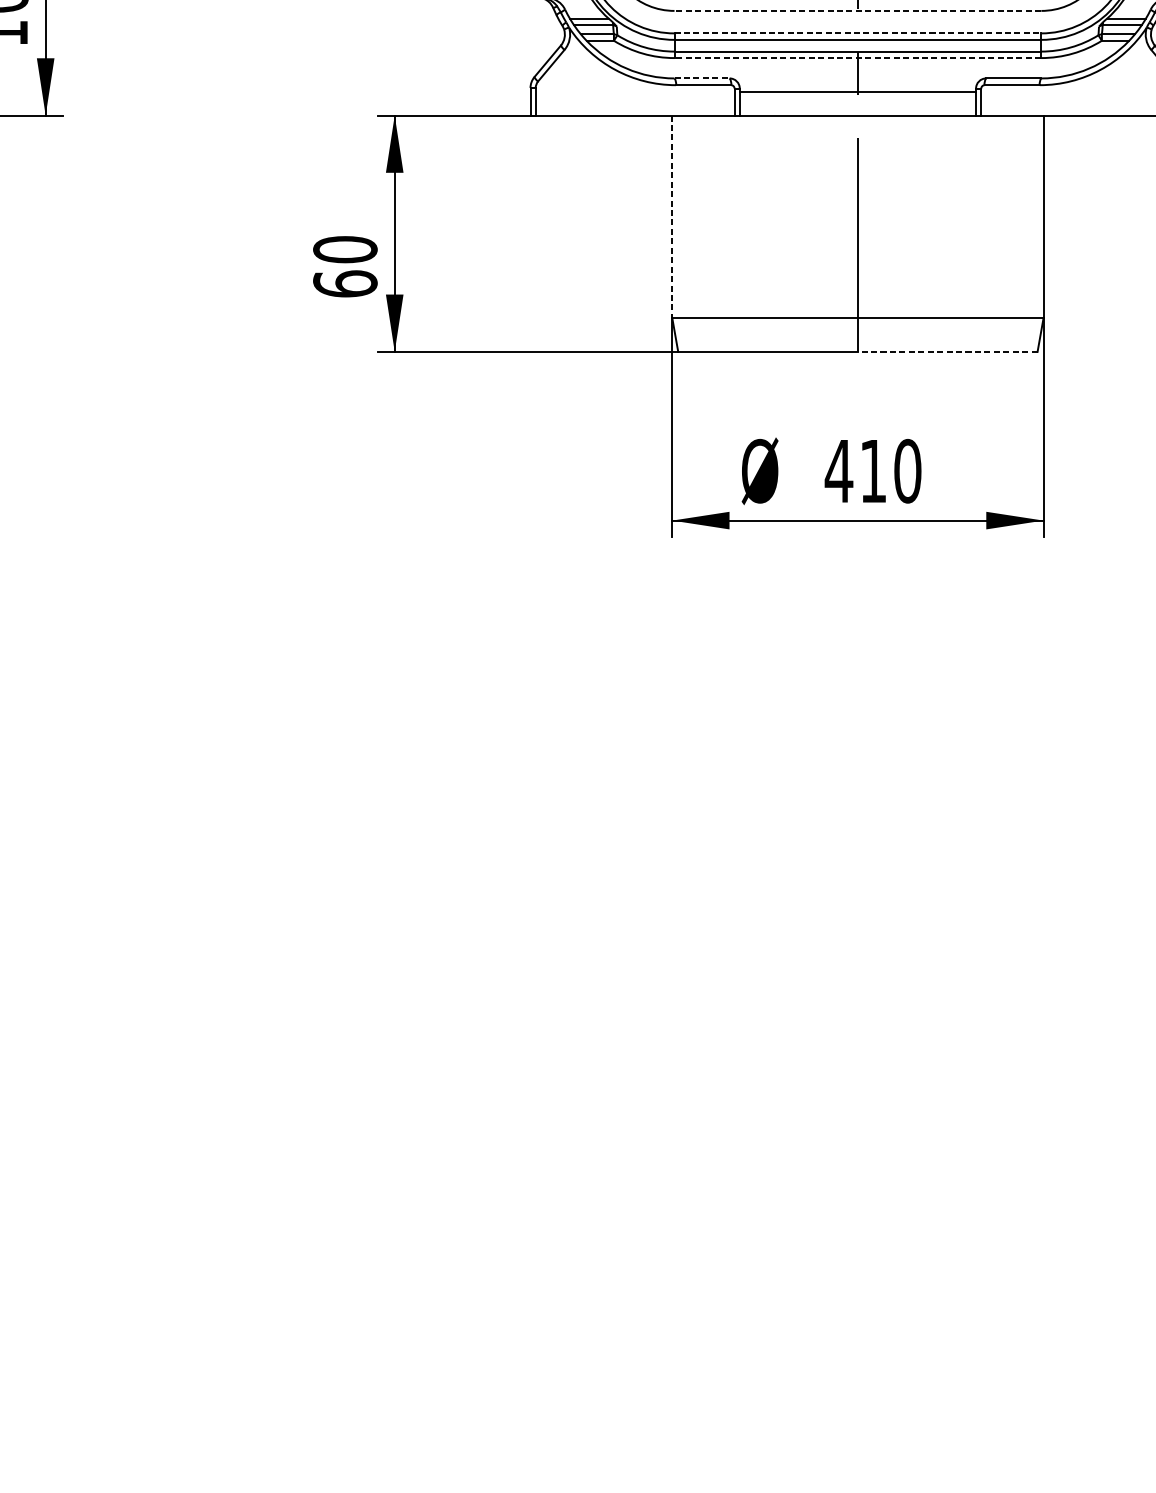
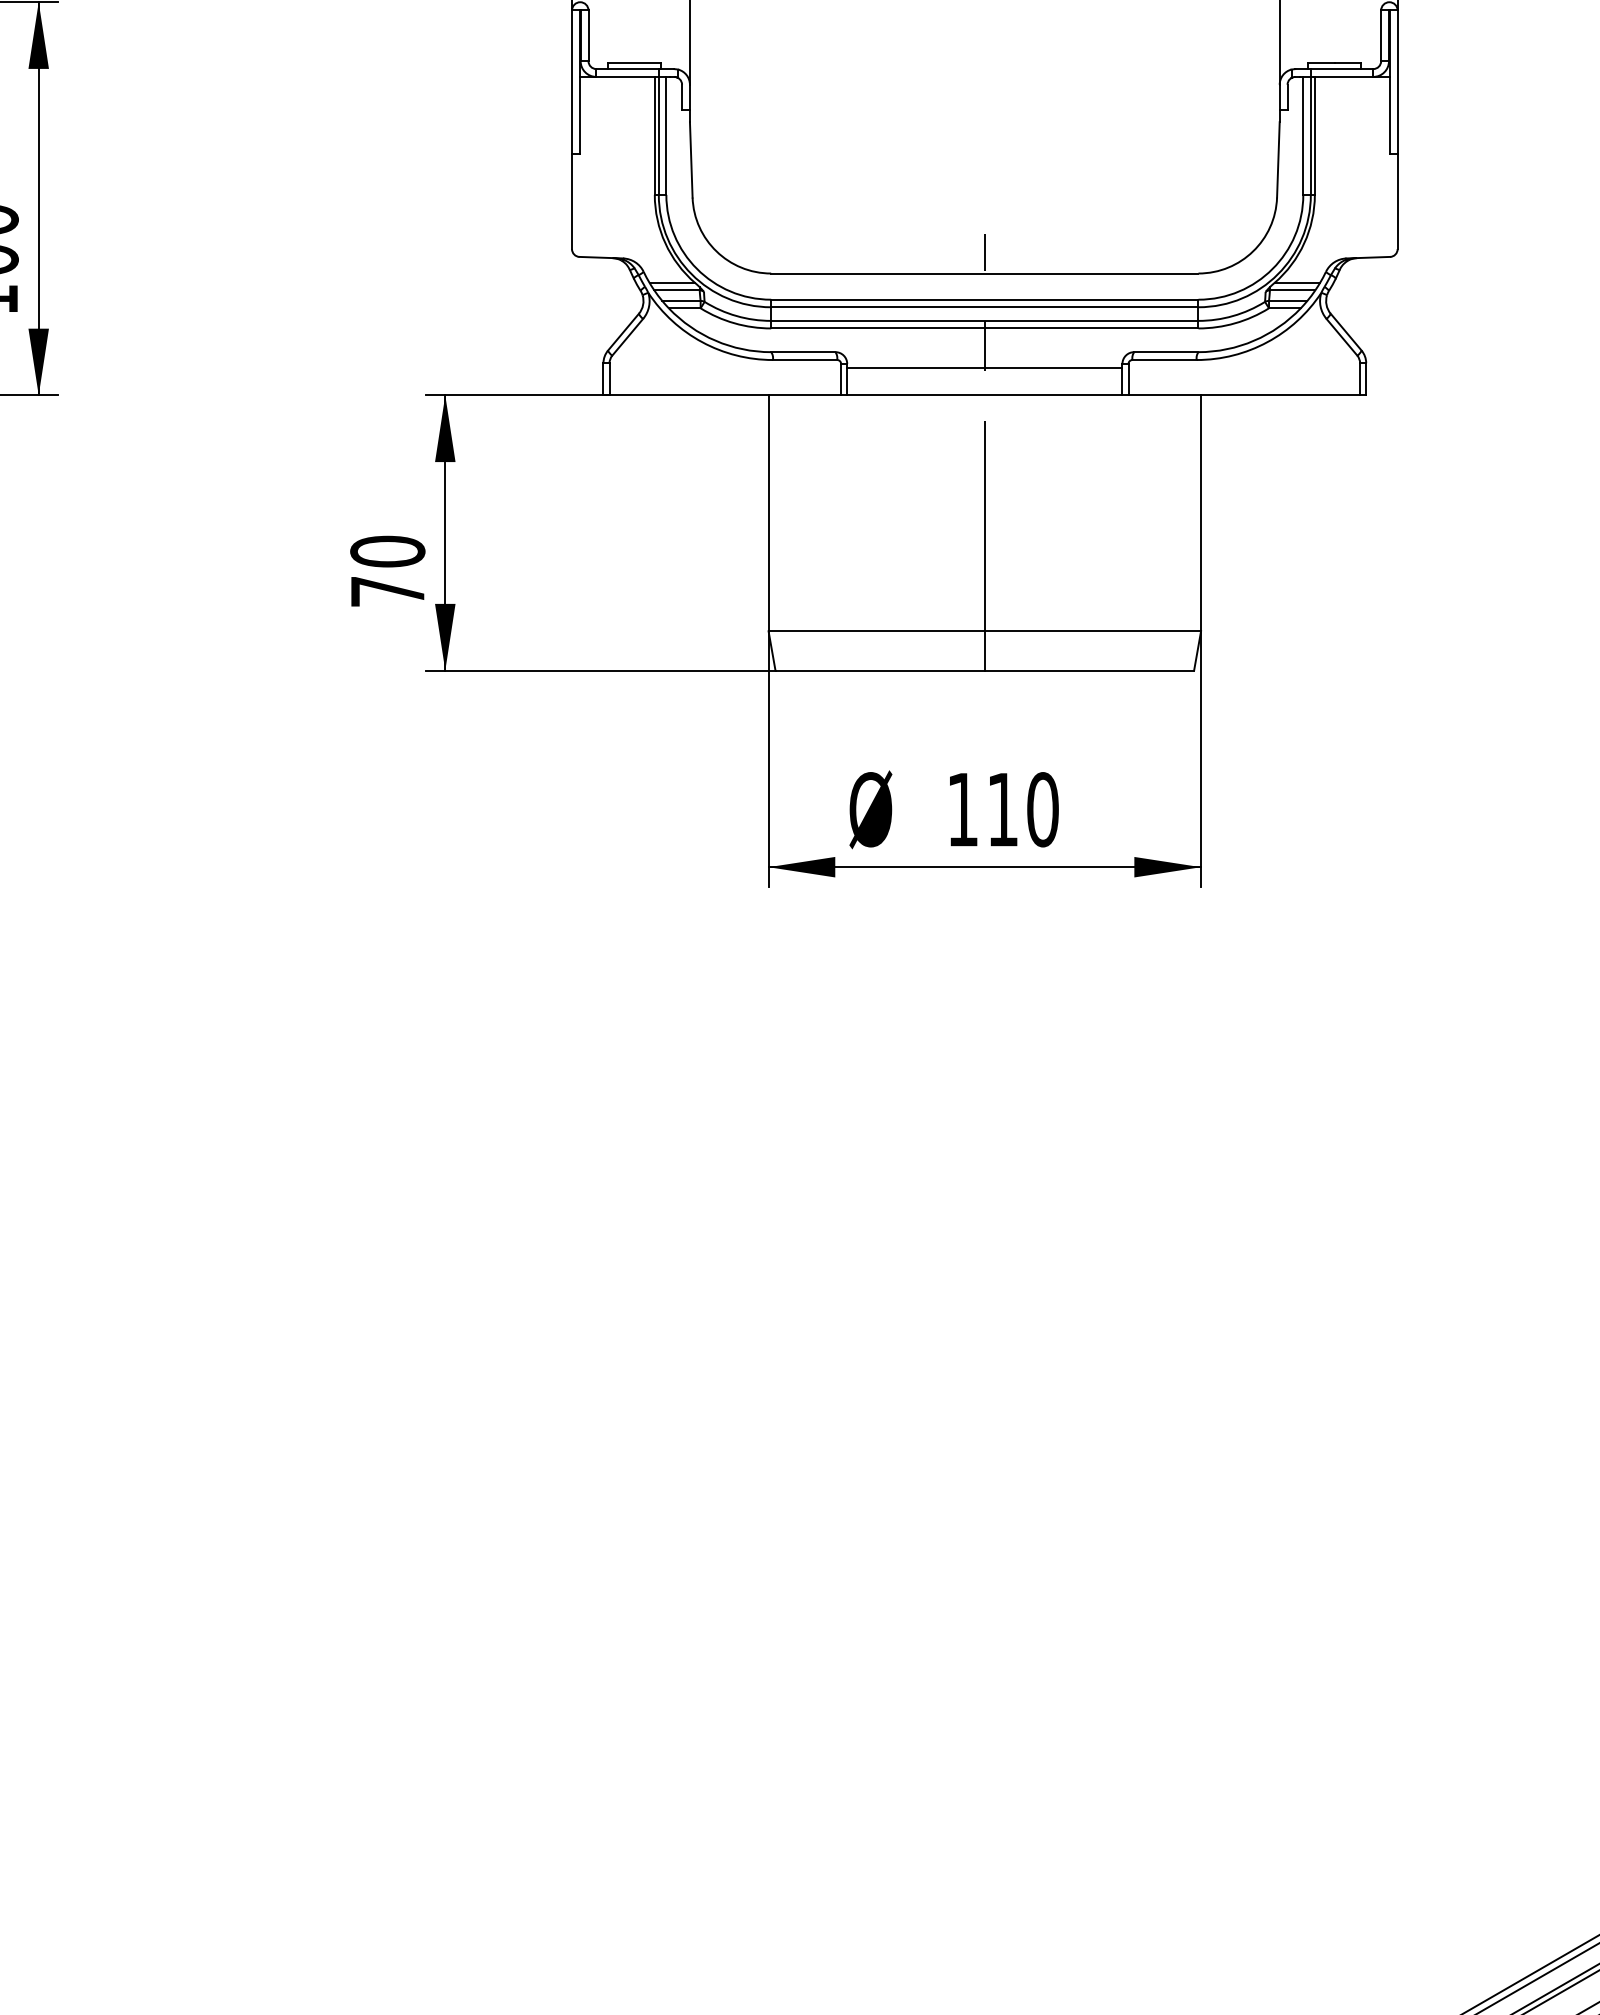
line: (857, 10) -> (984, 273), dashed -> solid
line: (857, 33) -> (984, 299), dashed -> solid
line: (857, 58) -> (984, 328), dashed -> solid
line: (702, 78) -> (803, 352), dashed -> solid
line: (672, 216) -> (768, 513), dashed -> solid
text: (345, 283) -> (387, 591), 60 -> 70
line: (947, 351) -> (1089, 670), dashed -> solid
text: (838, 471) -> (962, 809), 410 -> 110

